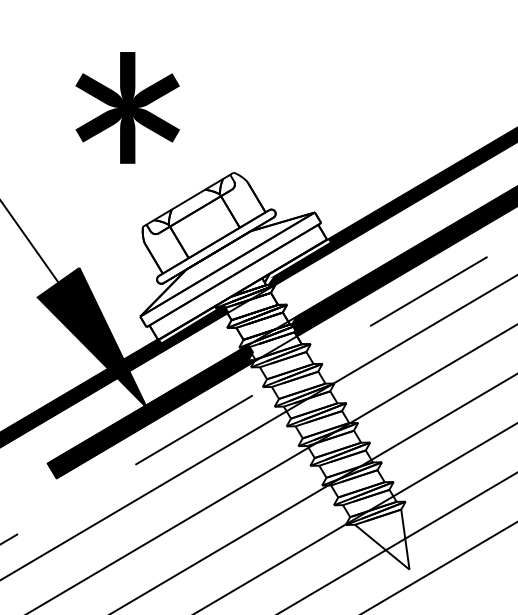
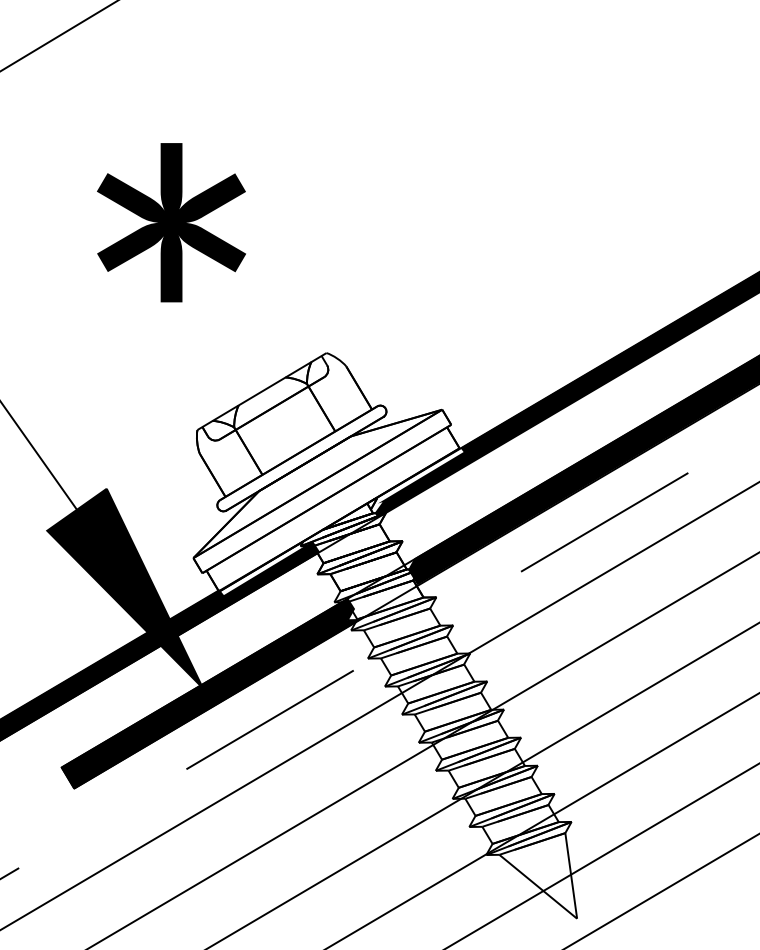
text: (127, 107) -> (171, 222), moved

